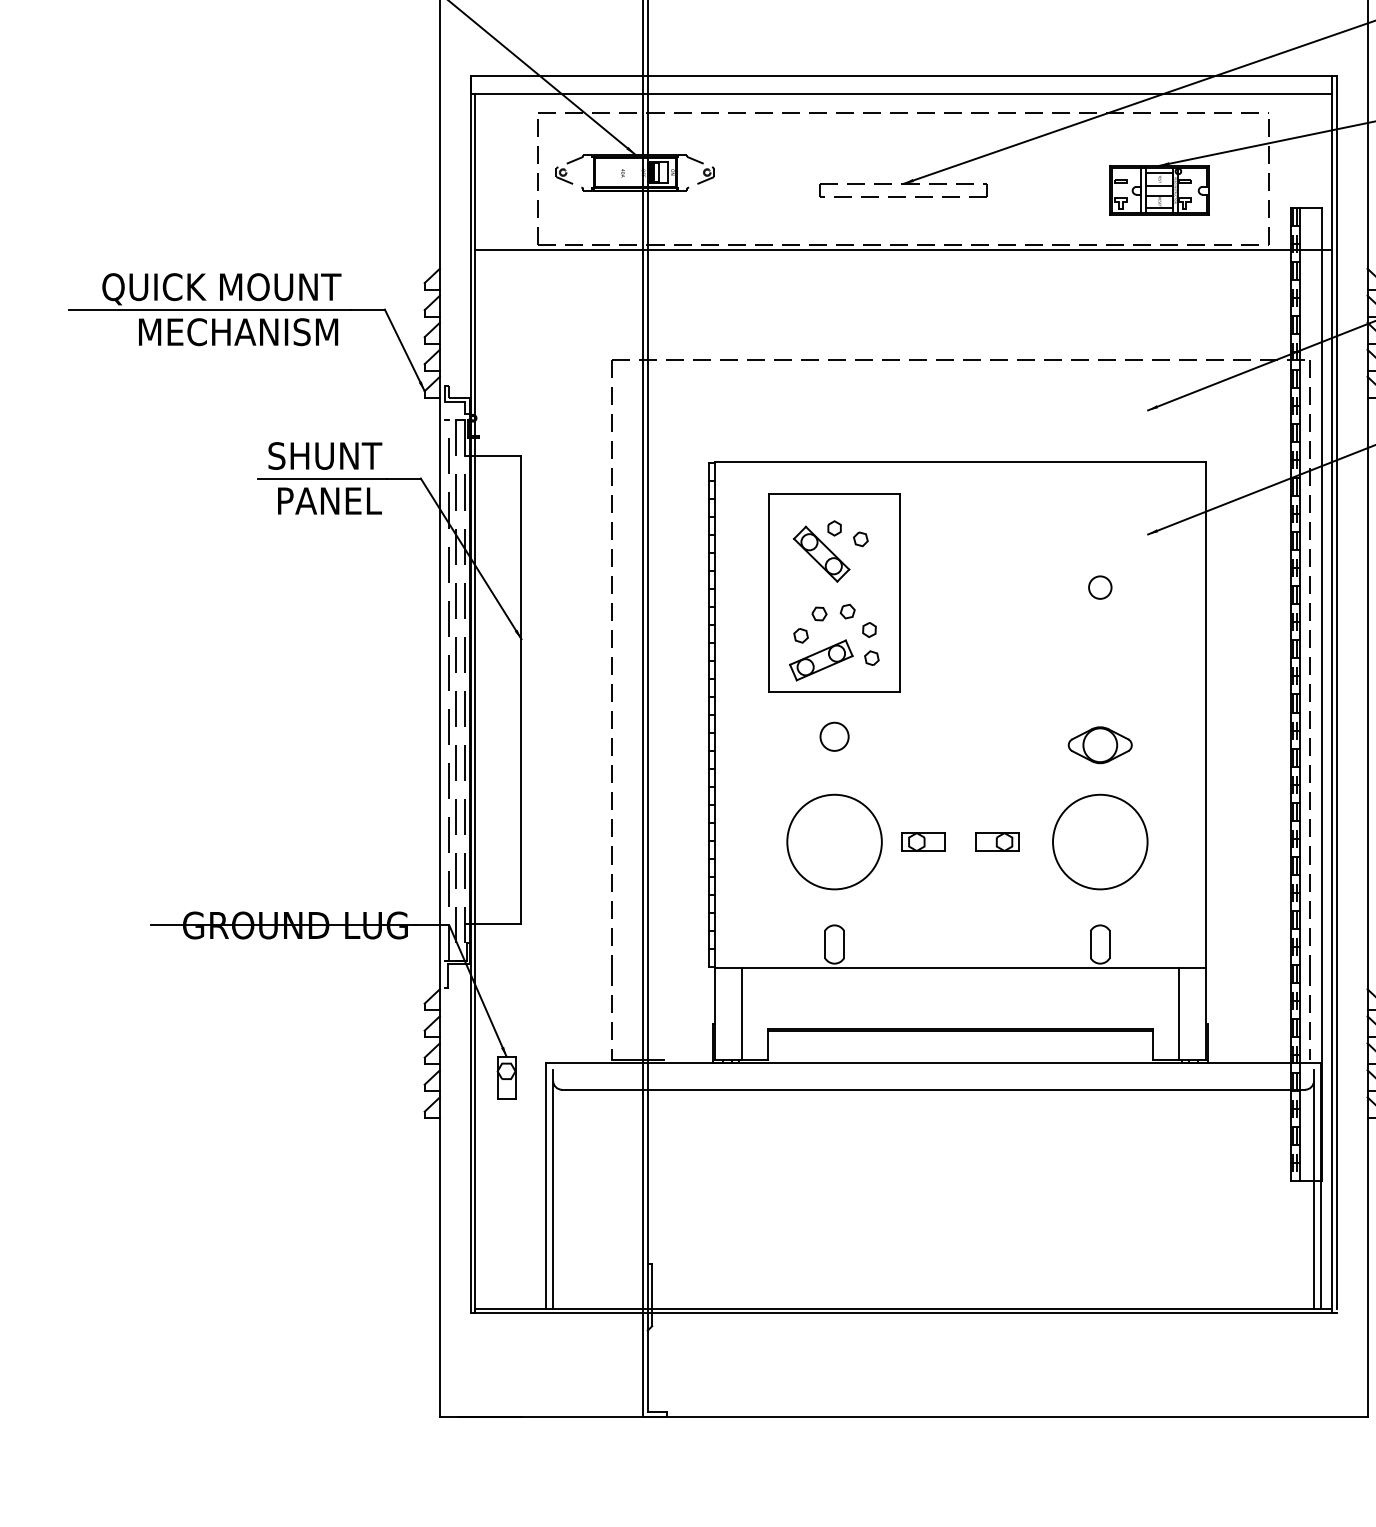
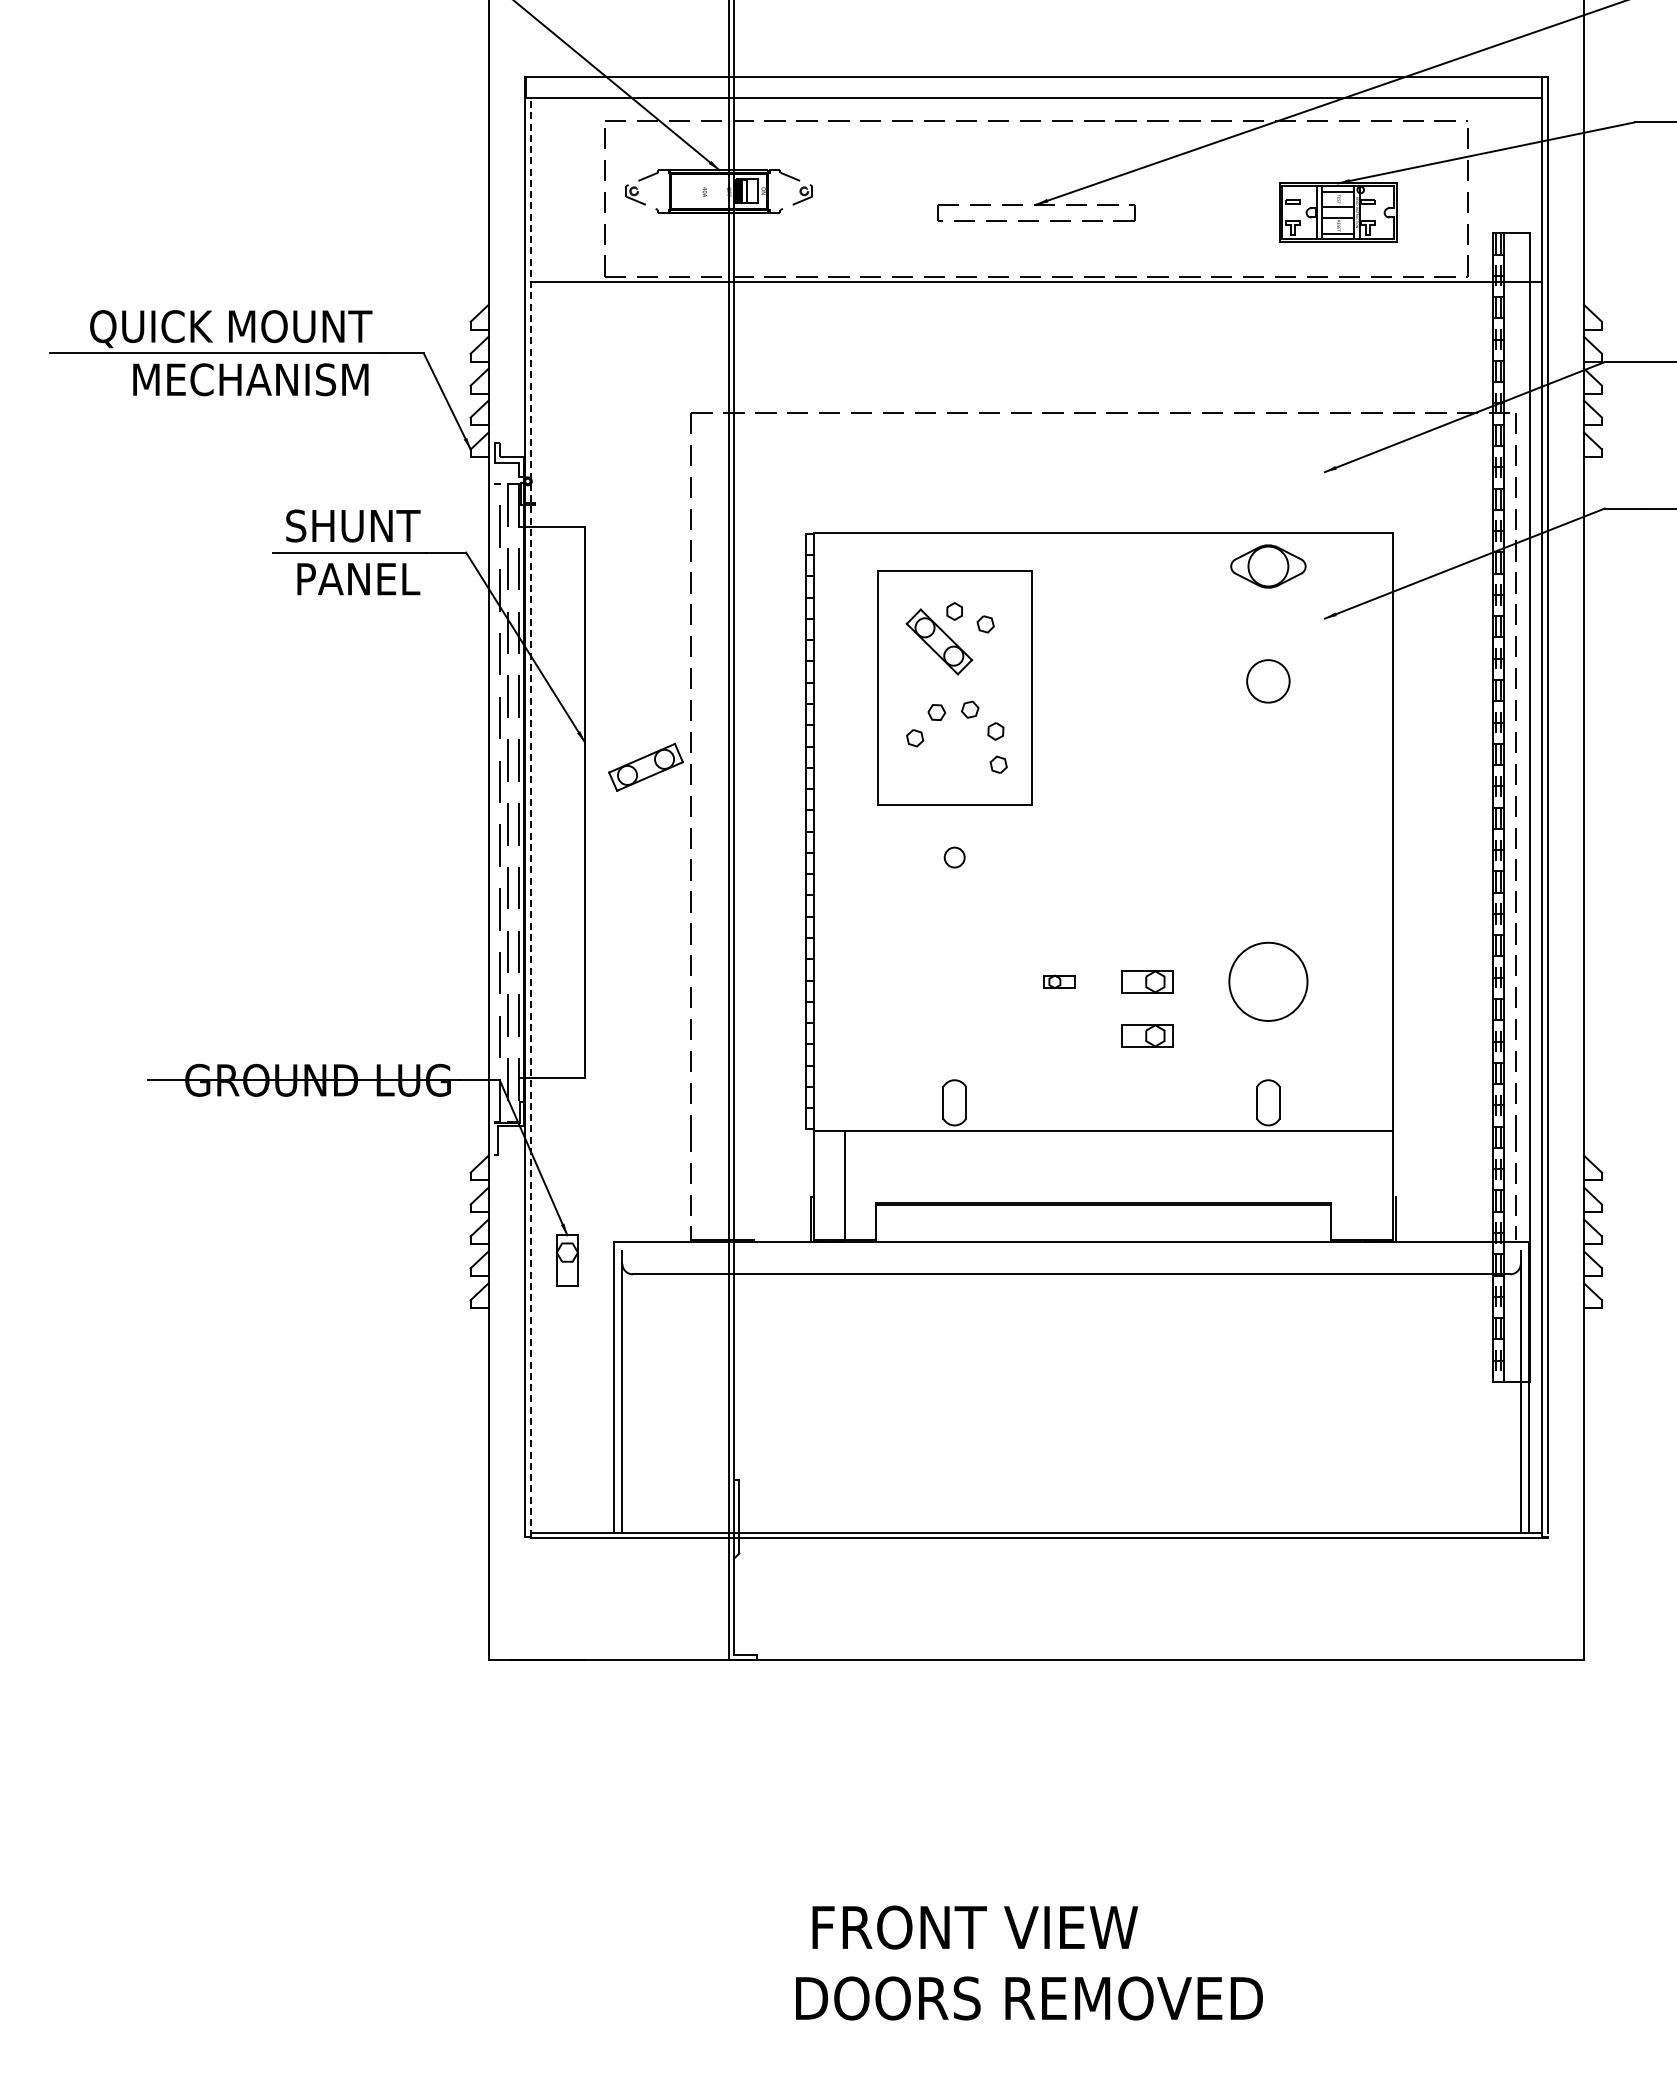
circle: (1100, 587) -> (1268, 681), size x1.6
part: (820, 659) -> (645, 766), moved
line: (475, 702) -> (530, 817), solid -> dashed
circle: (834, 736) -> (954, 857), size x0.6
part: (1100, 745) -> (1268, 566), moved
circle: (834, 841) -> (954, 981), removed
part: (923, 841) -> (1059, 981), size x0.6
circle: (1100, 841) -> (1268, 981), size x0.7
part: (997, 887) -> (1147, 1035), added
line: (1179, 1013) -> (1361, 1184), removed

